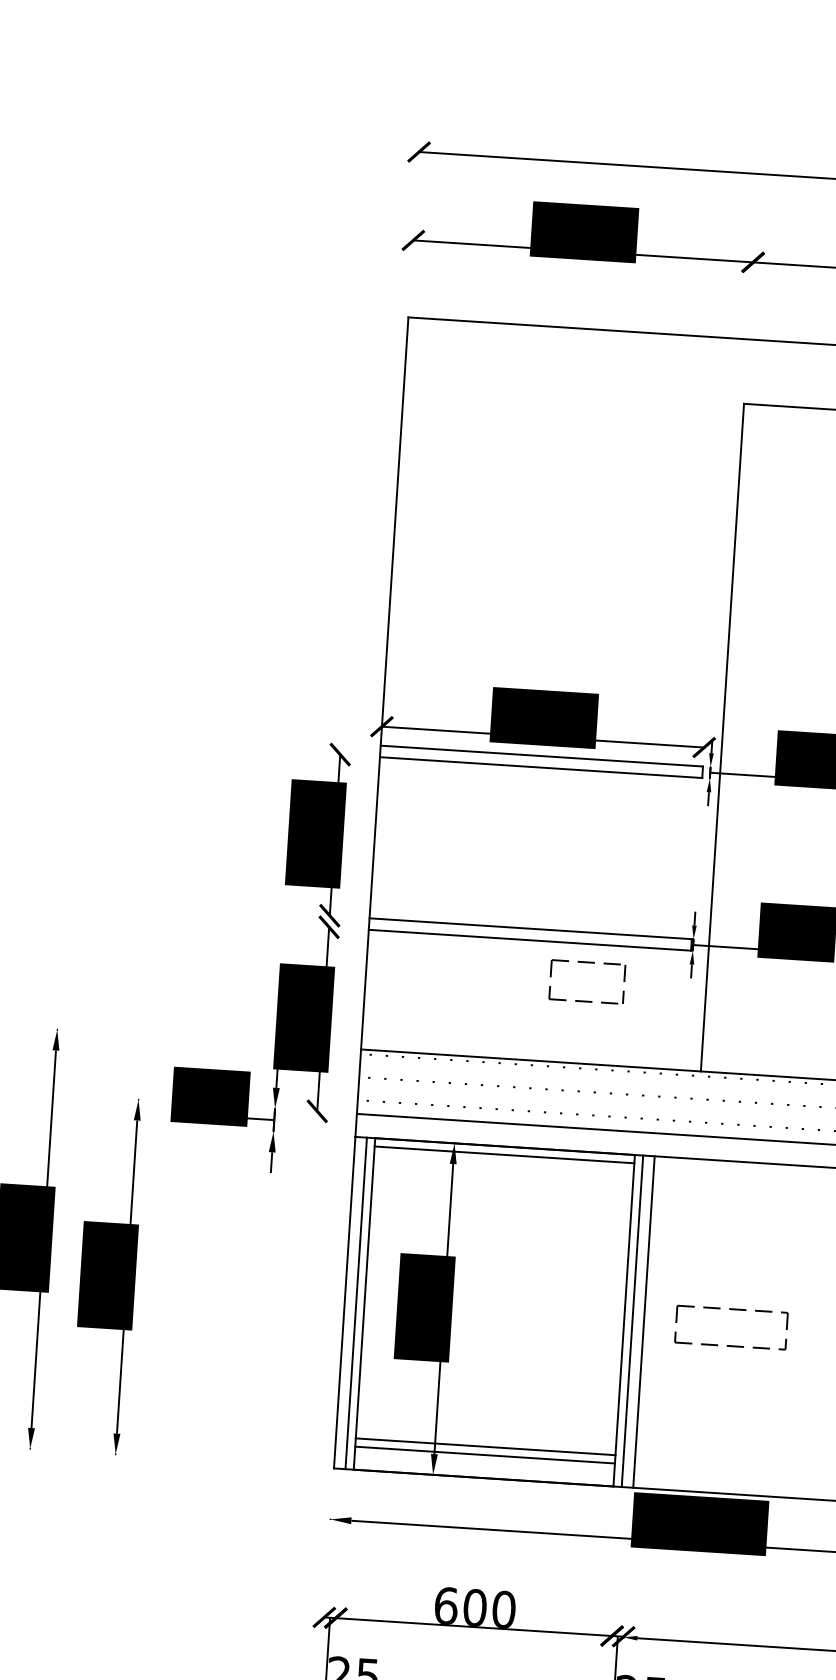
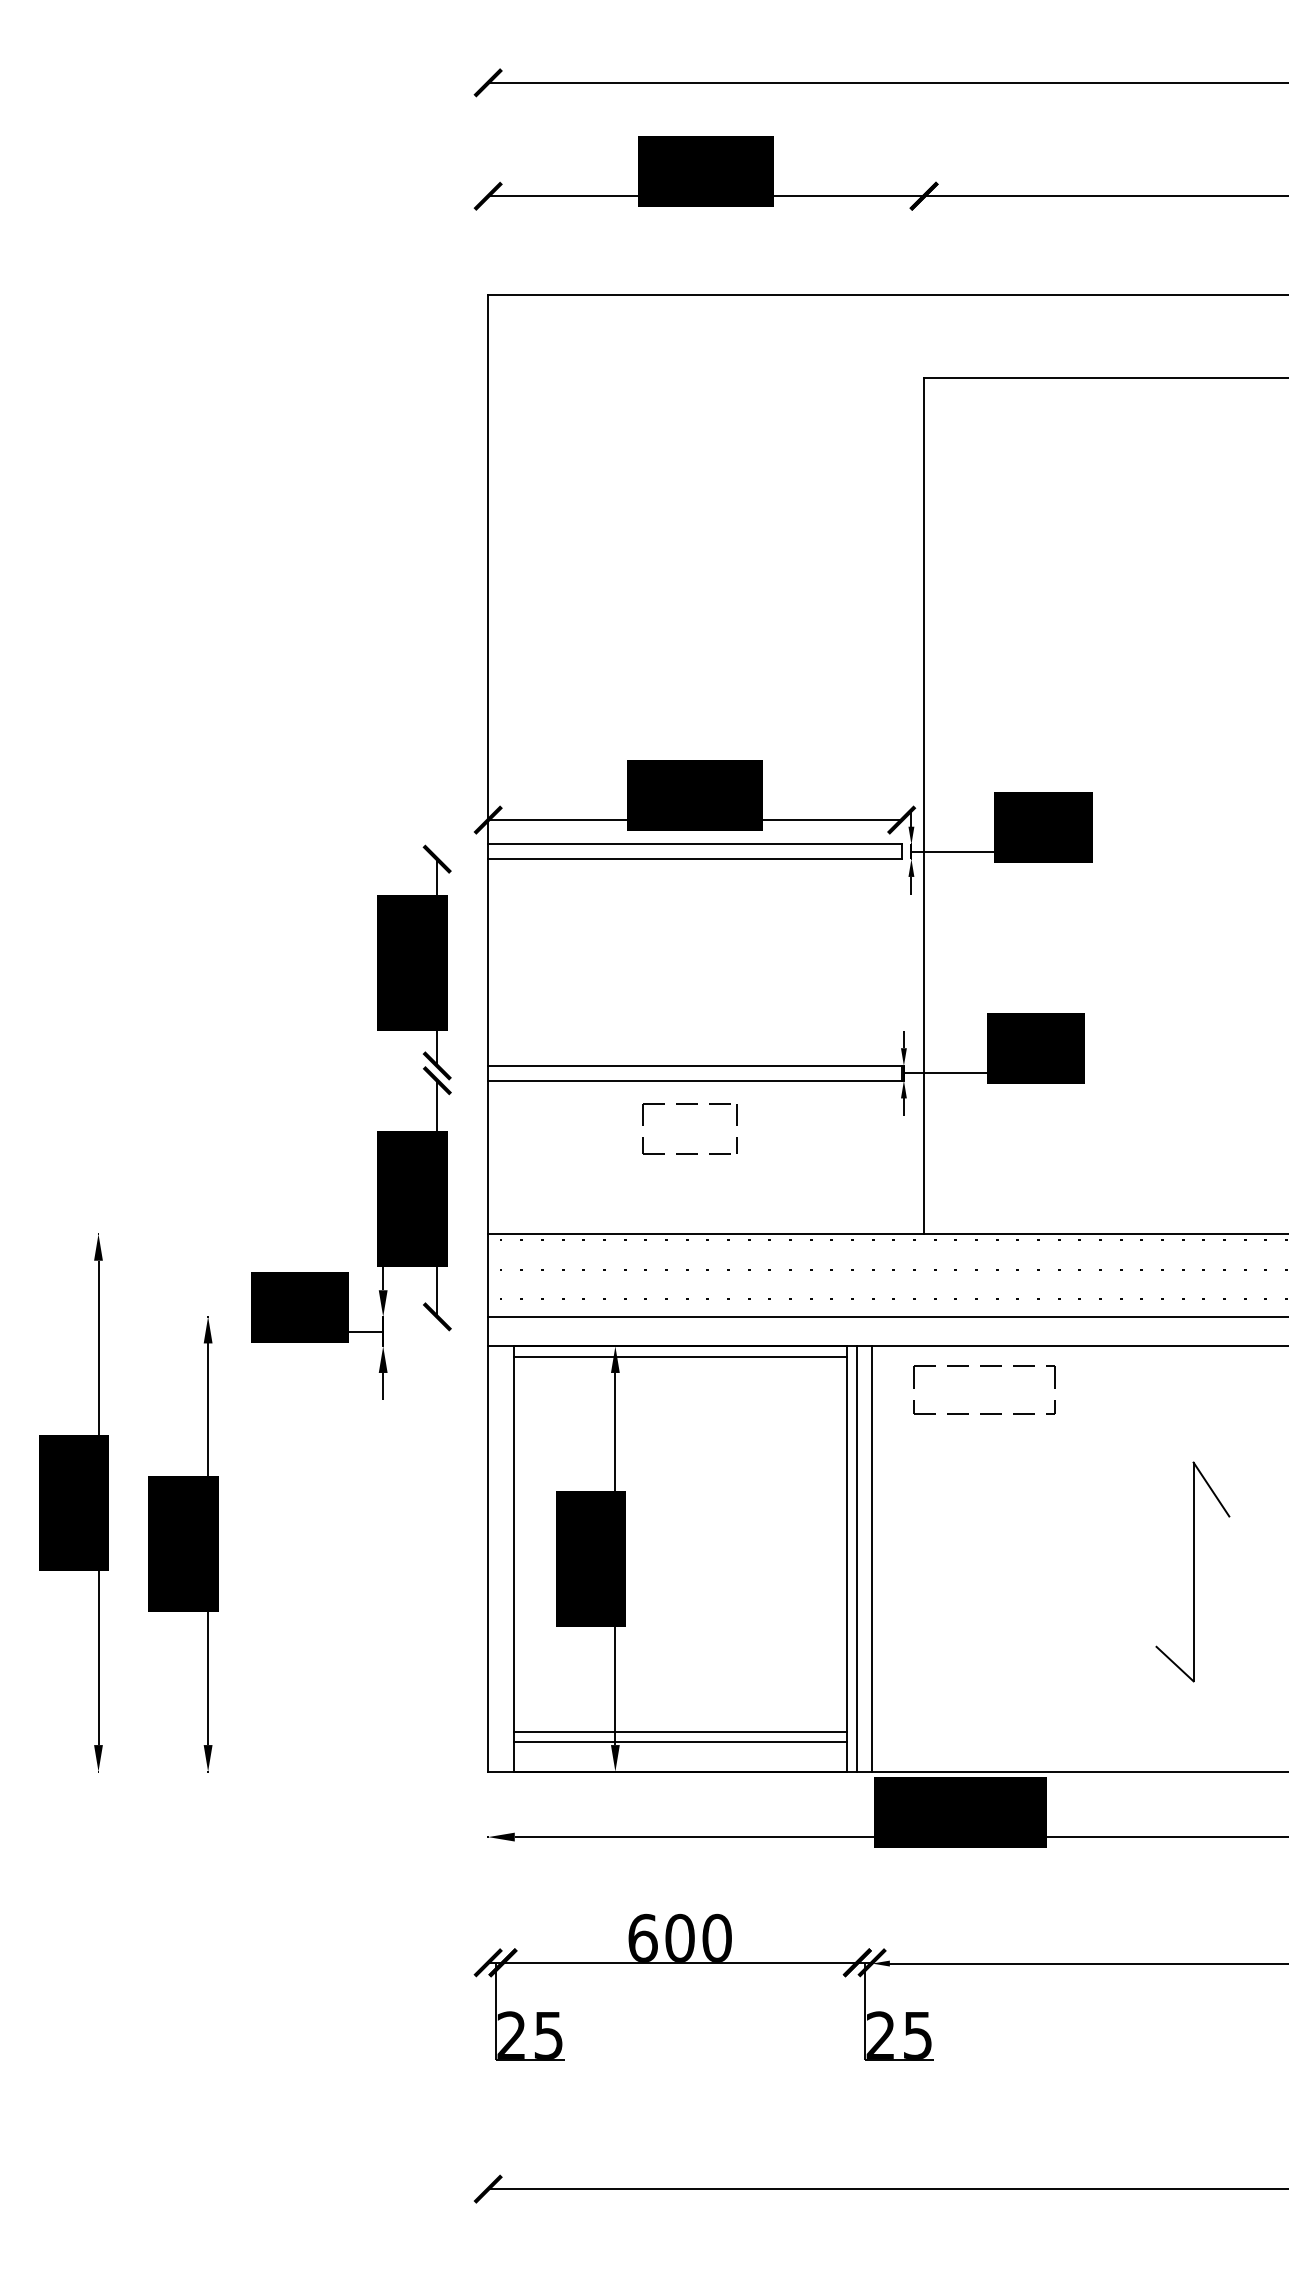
part: (588, 962) -> (689, 1104), moved
line: (356, 1303) -> (503, 1558), removed
part: (732, 1309) -> (984, 1366), moved

